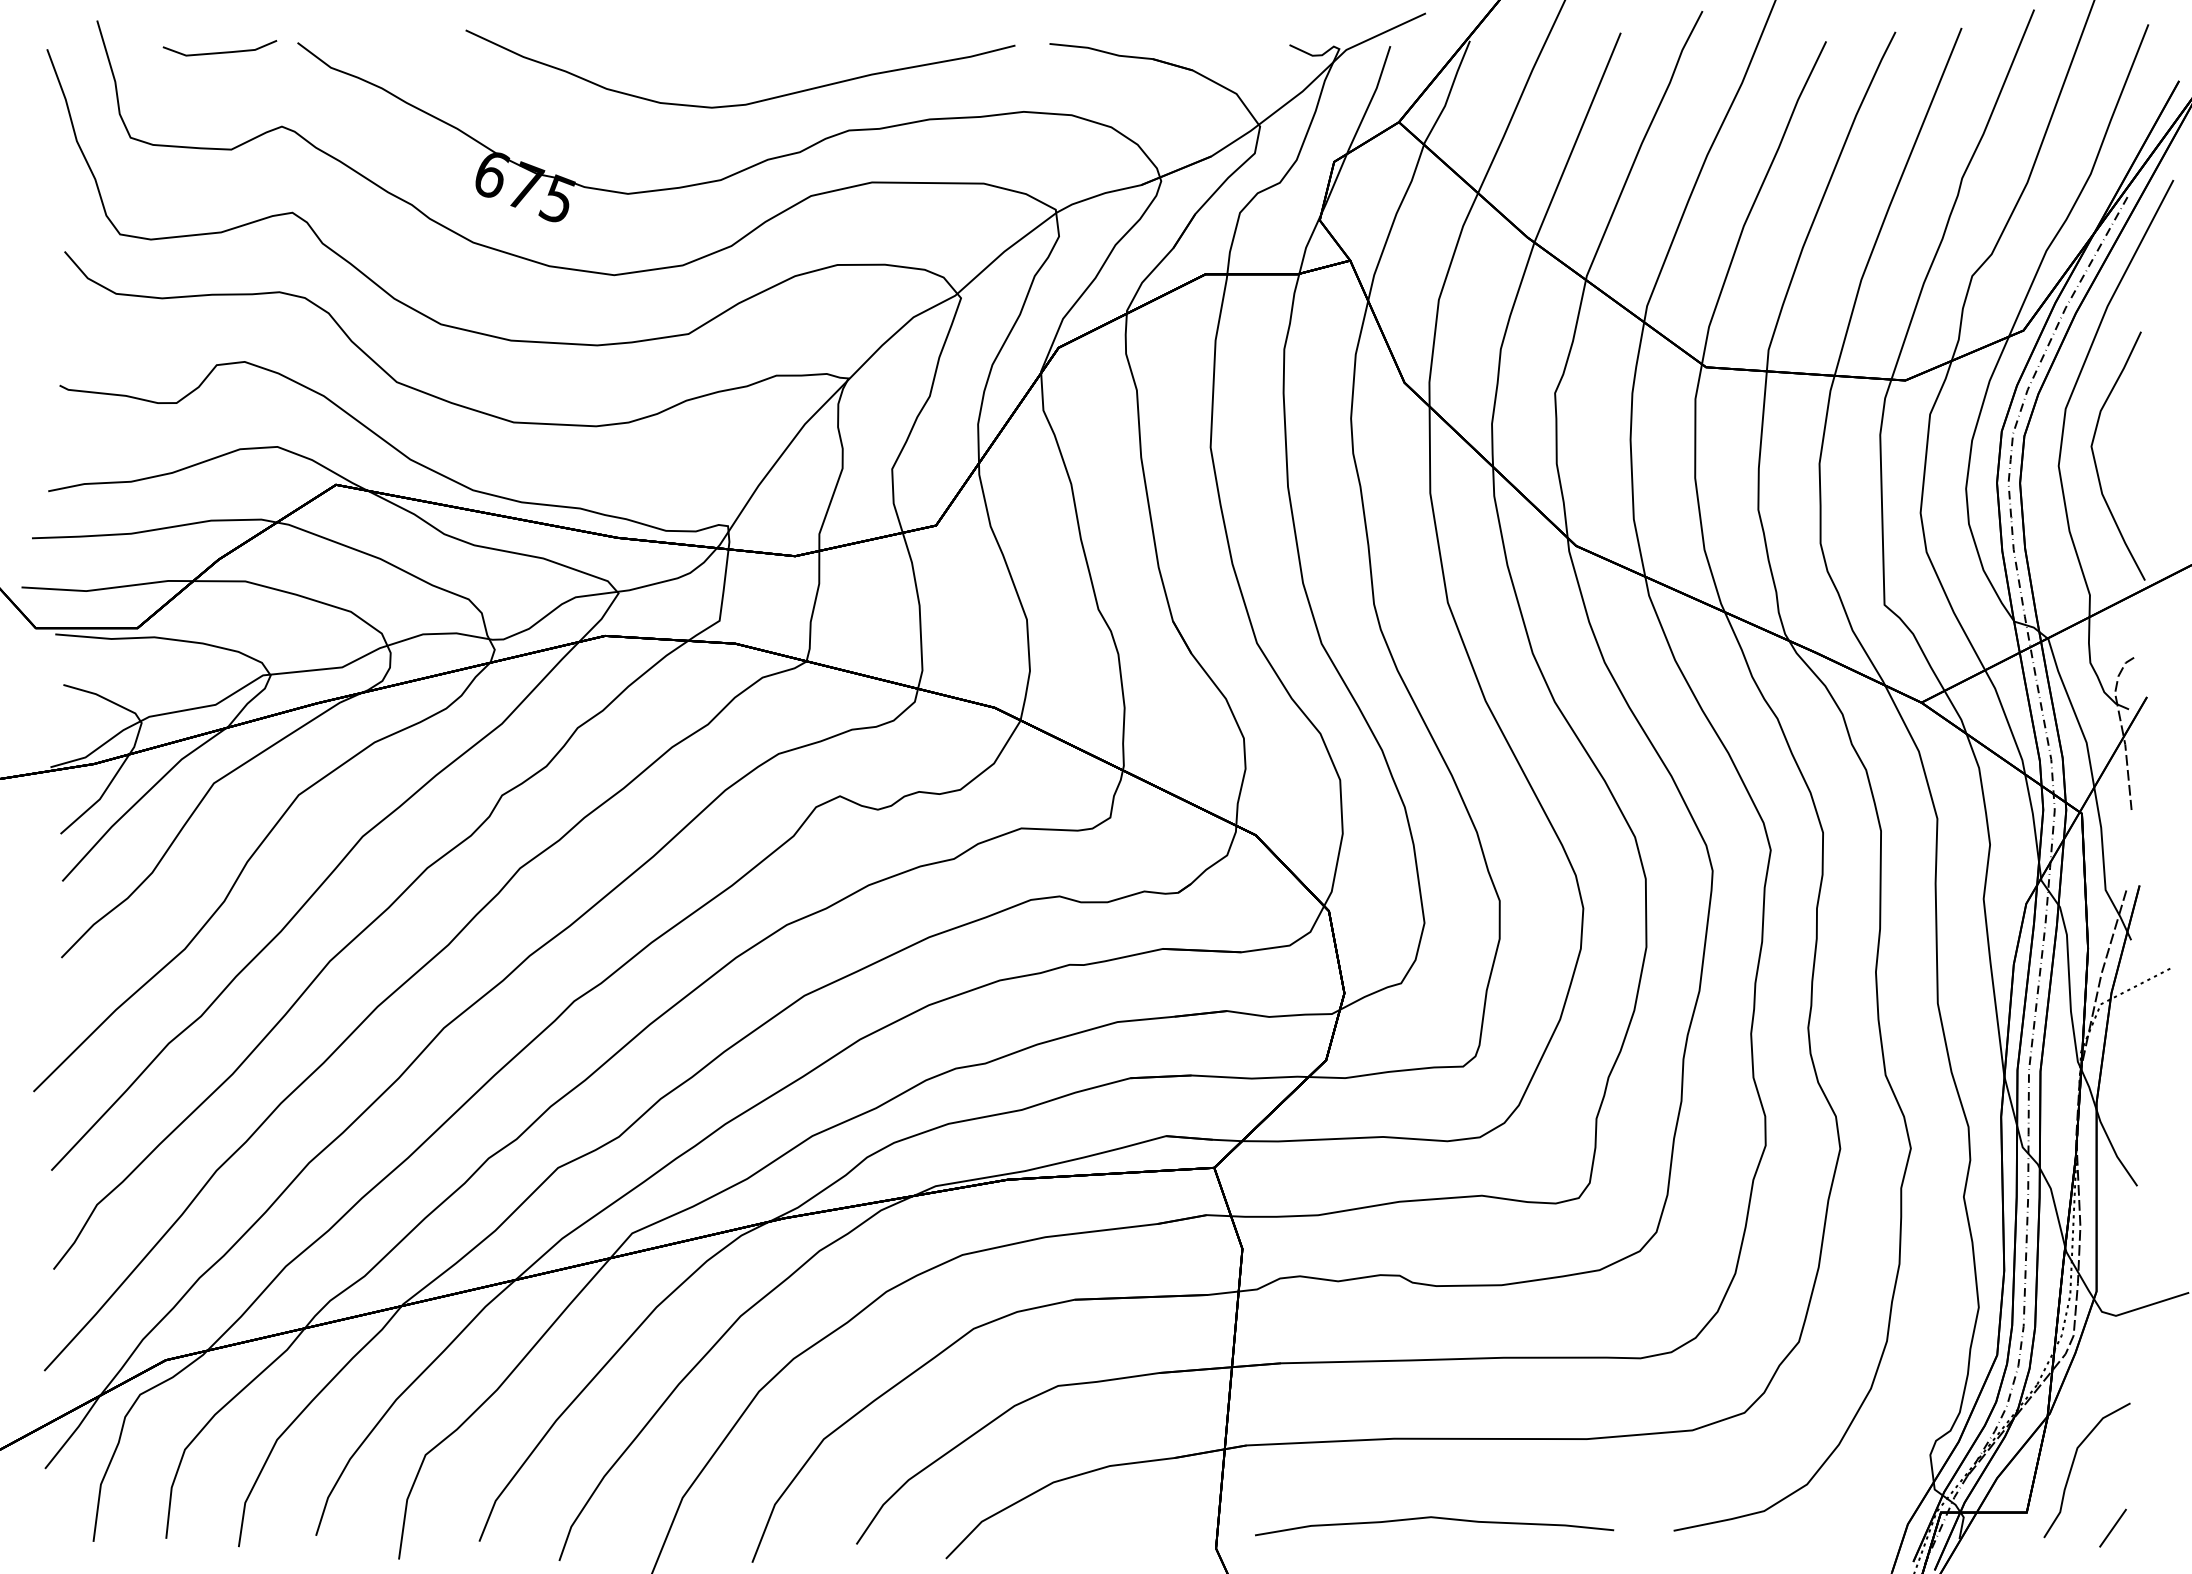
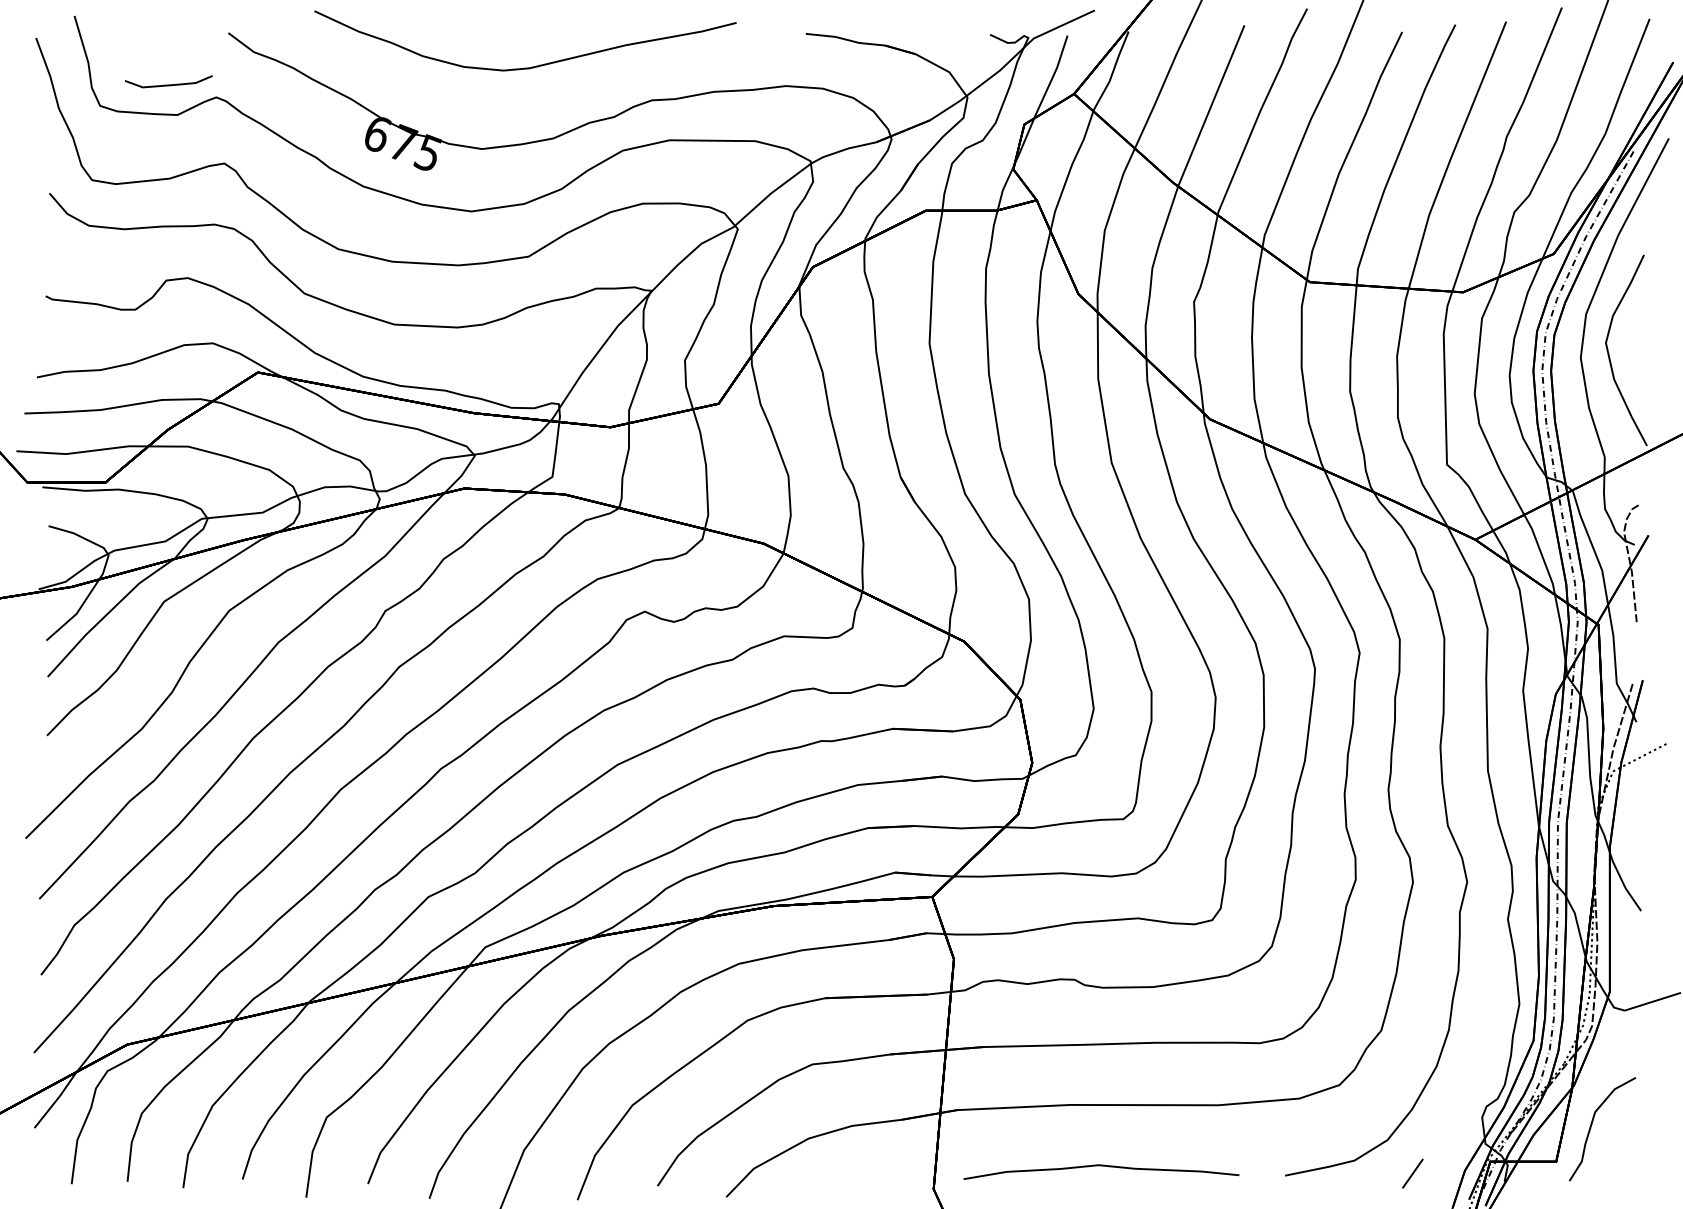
line: (219, 52) -> (168, 85), moved
curve: (749, 102) -> (532, 66), moved
line: (2112, 1527) -> (1412, 1173), moved

